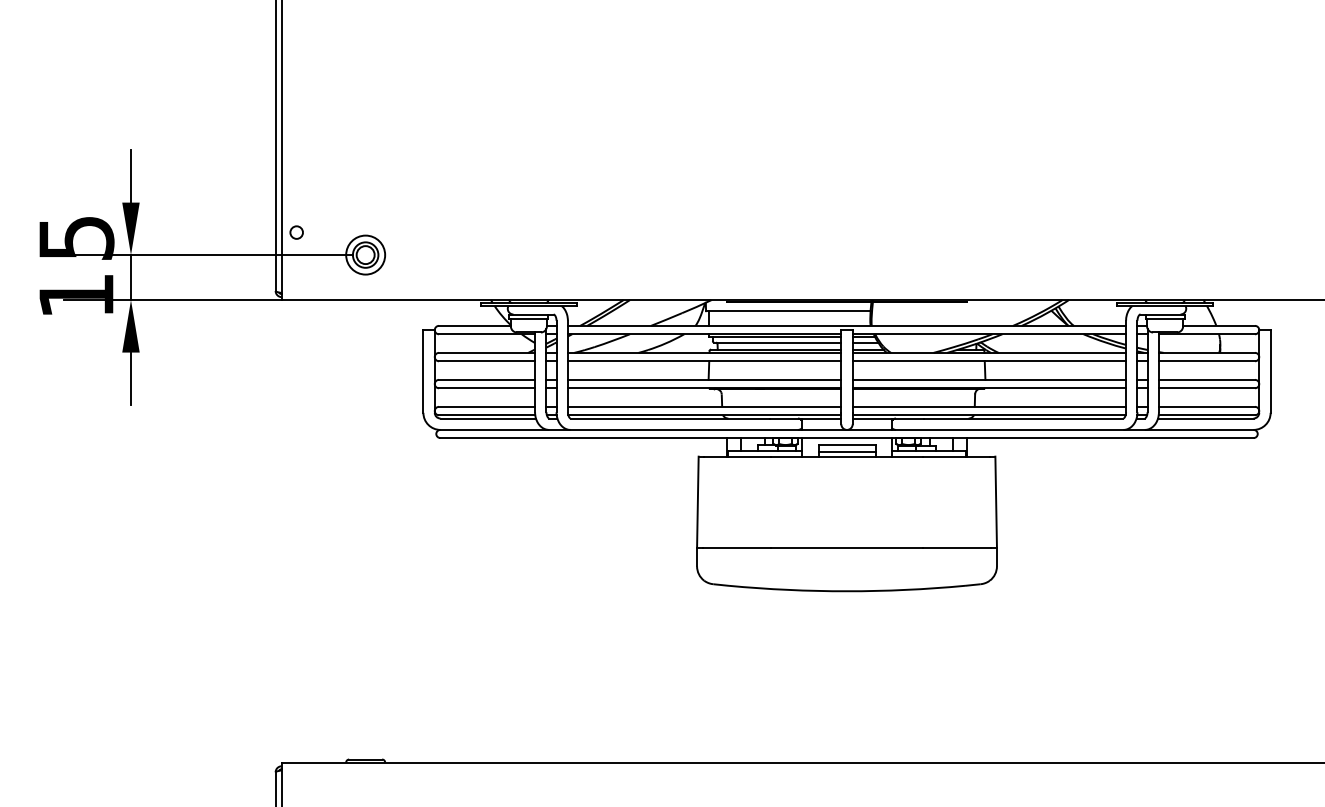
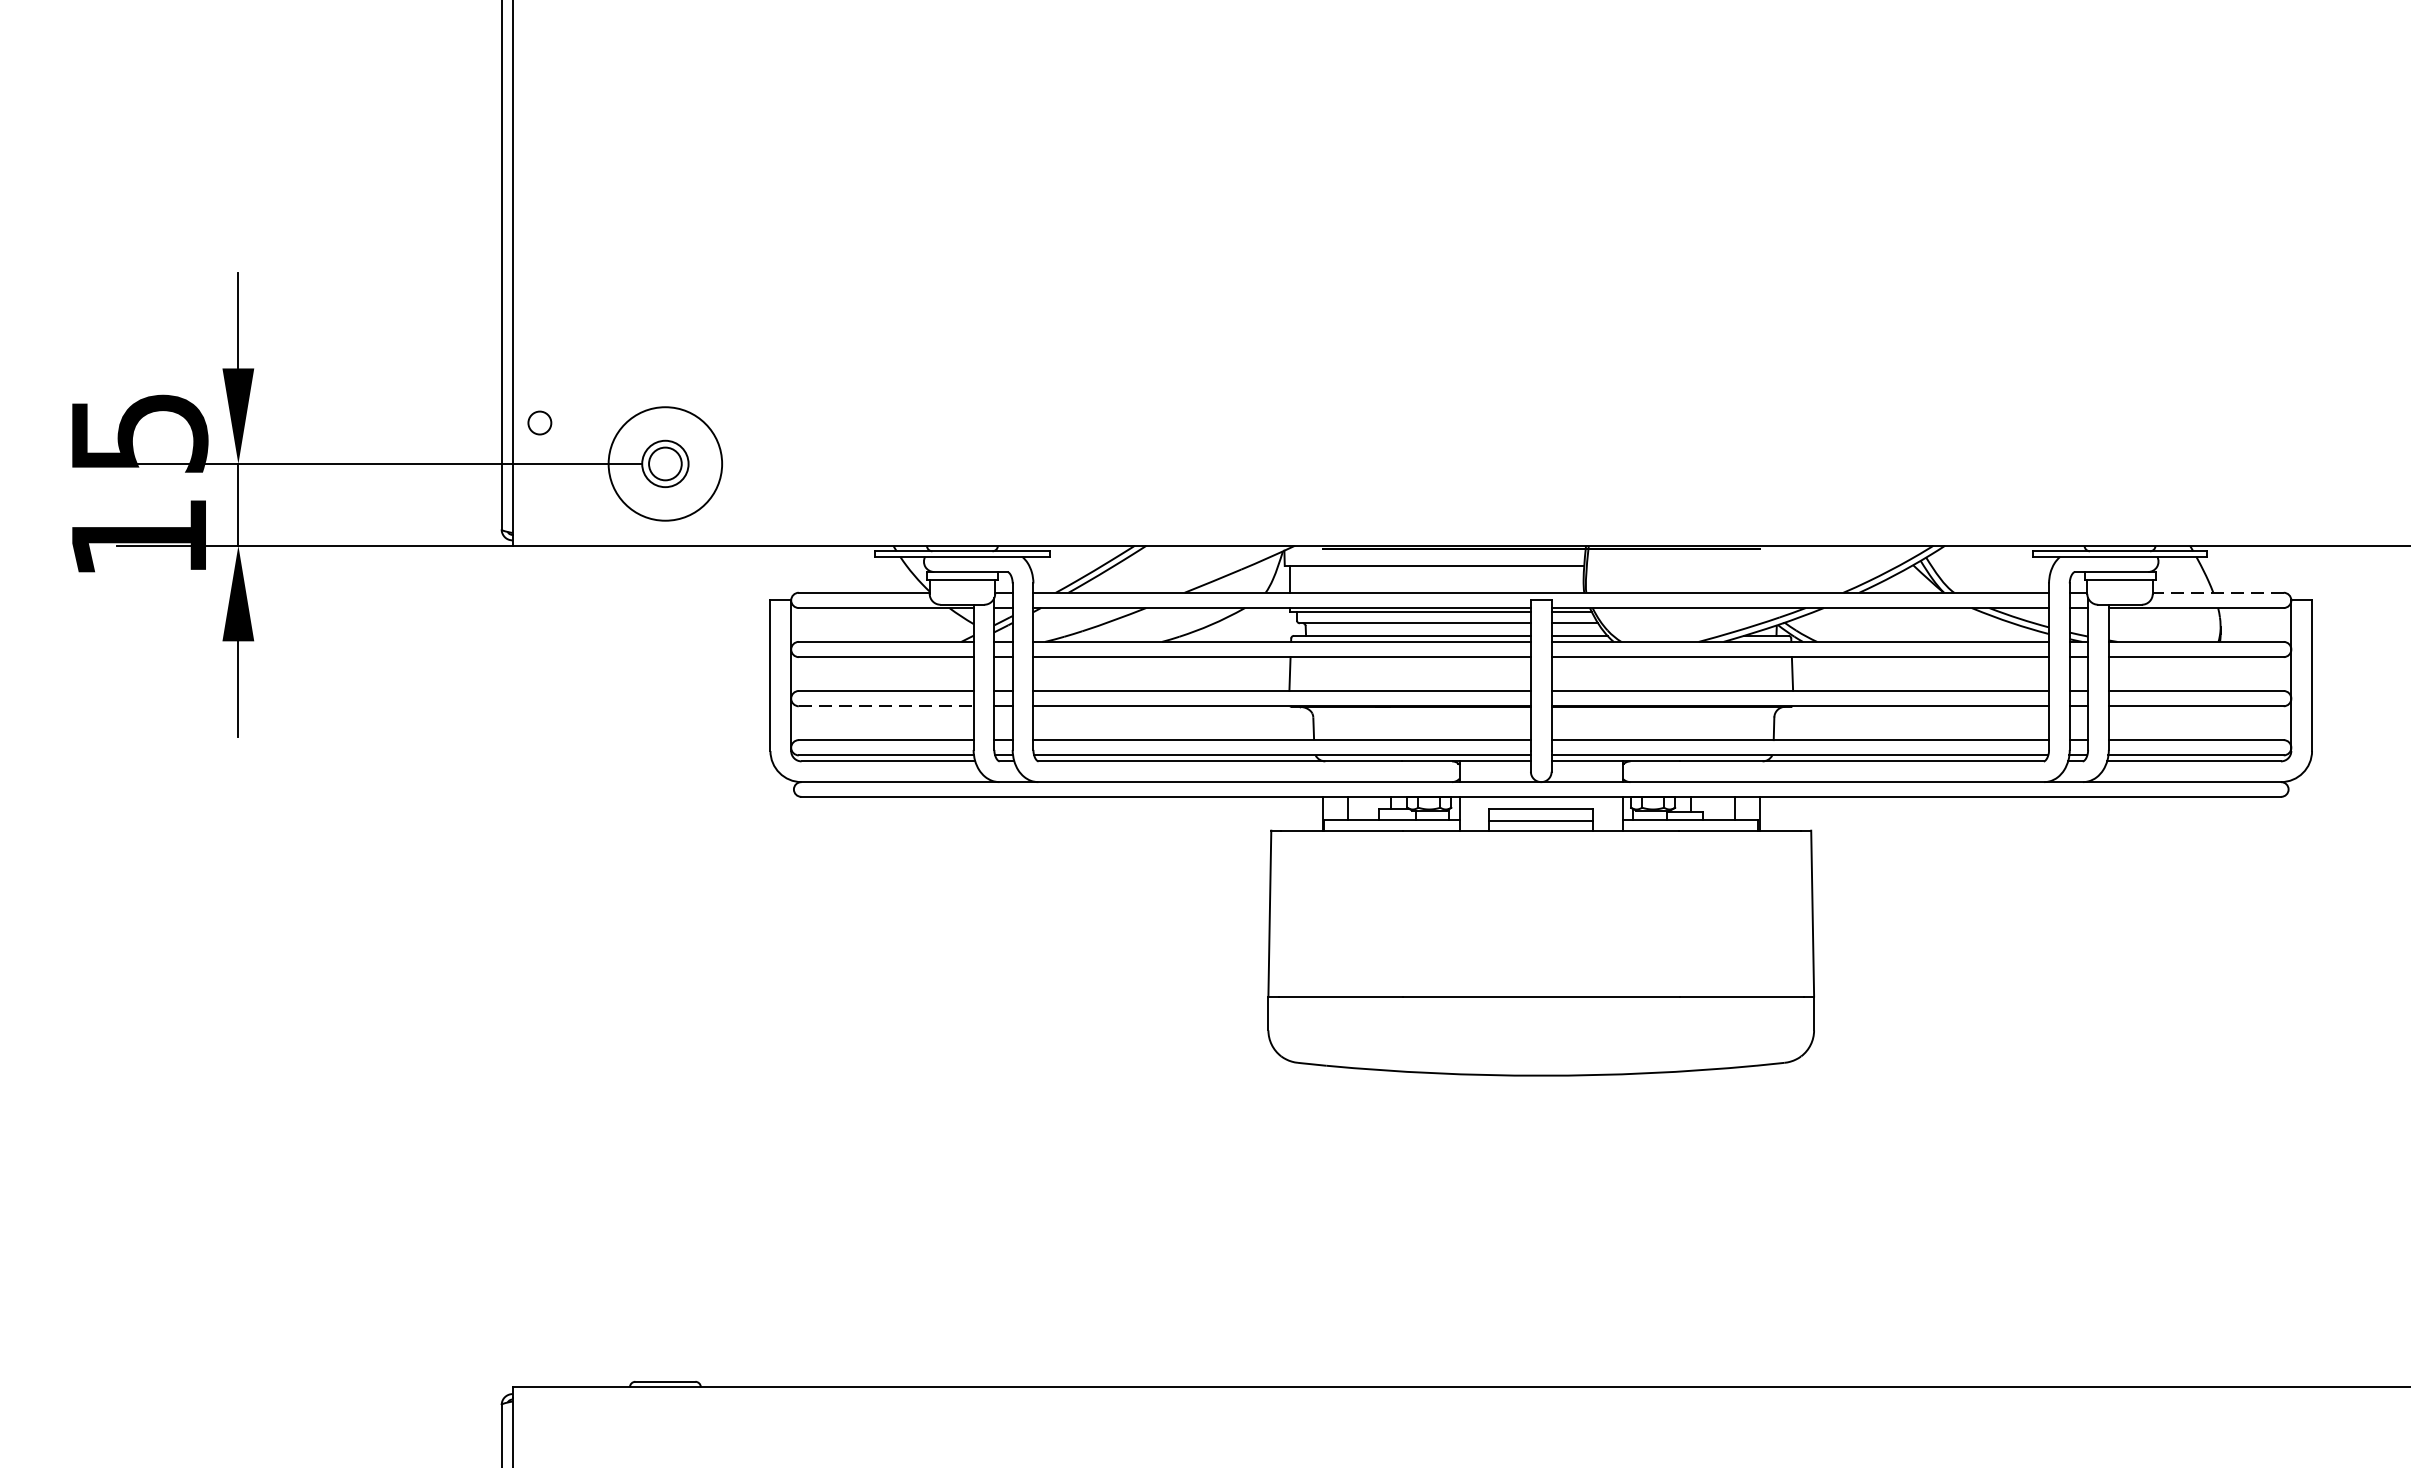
circle: (365, 254) -> (665, 462), size x1.6
line: (1219, 325) -> (2219, 592), solid -> dashed
line: (487, 388) -> (887, 706), solid -> dashed

